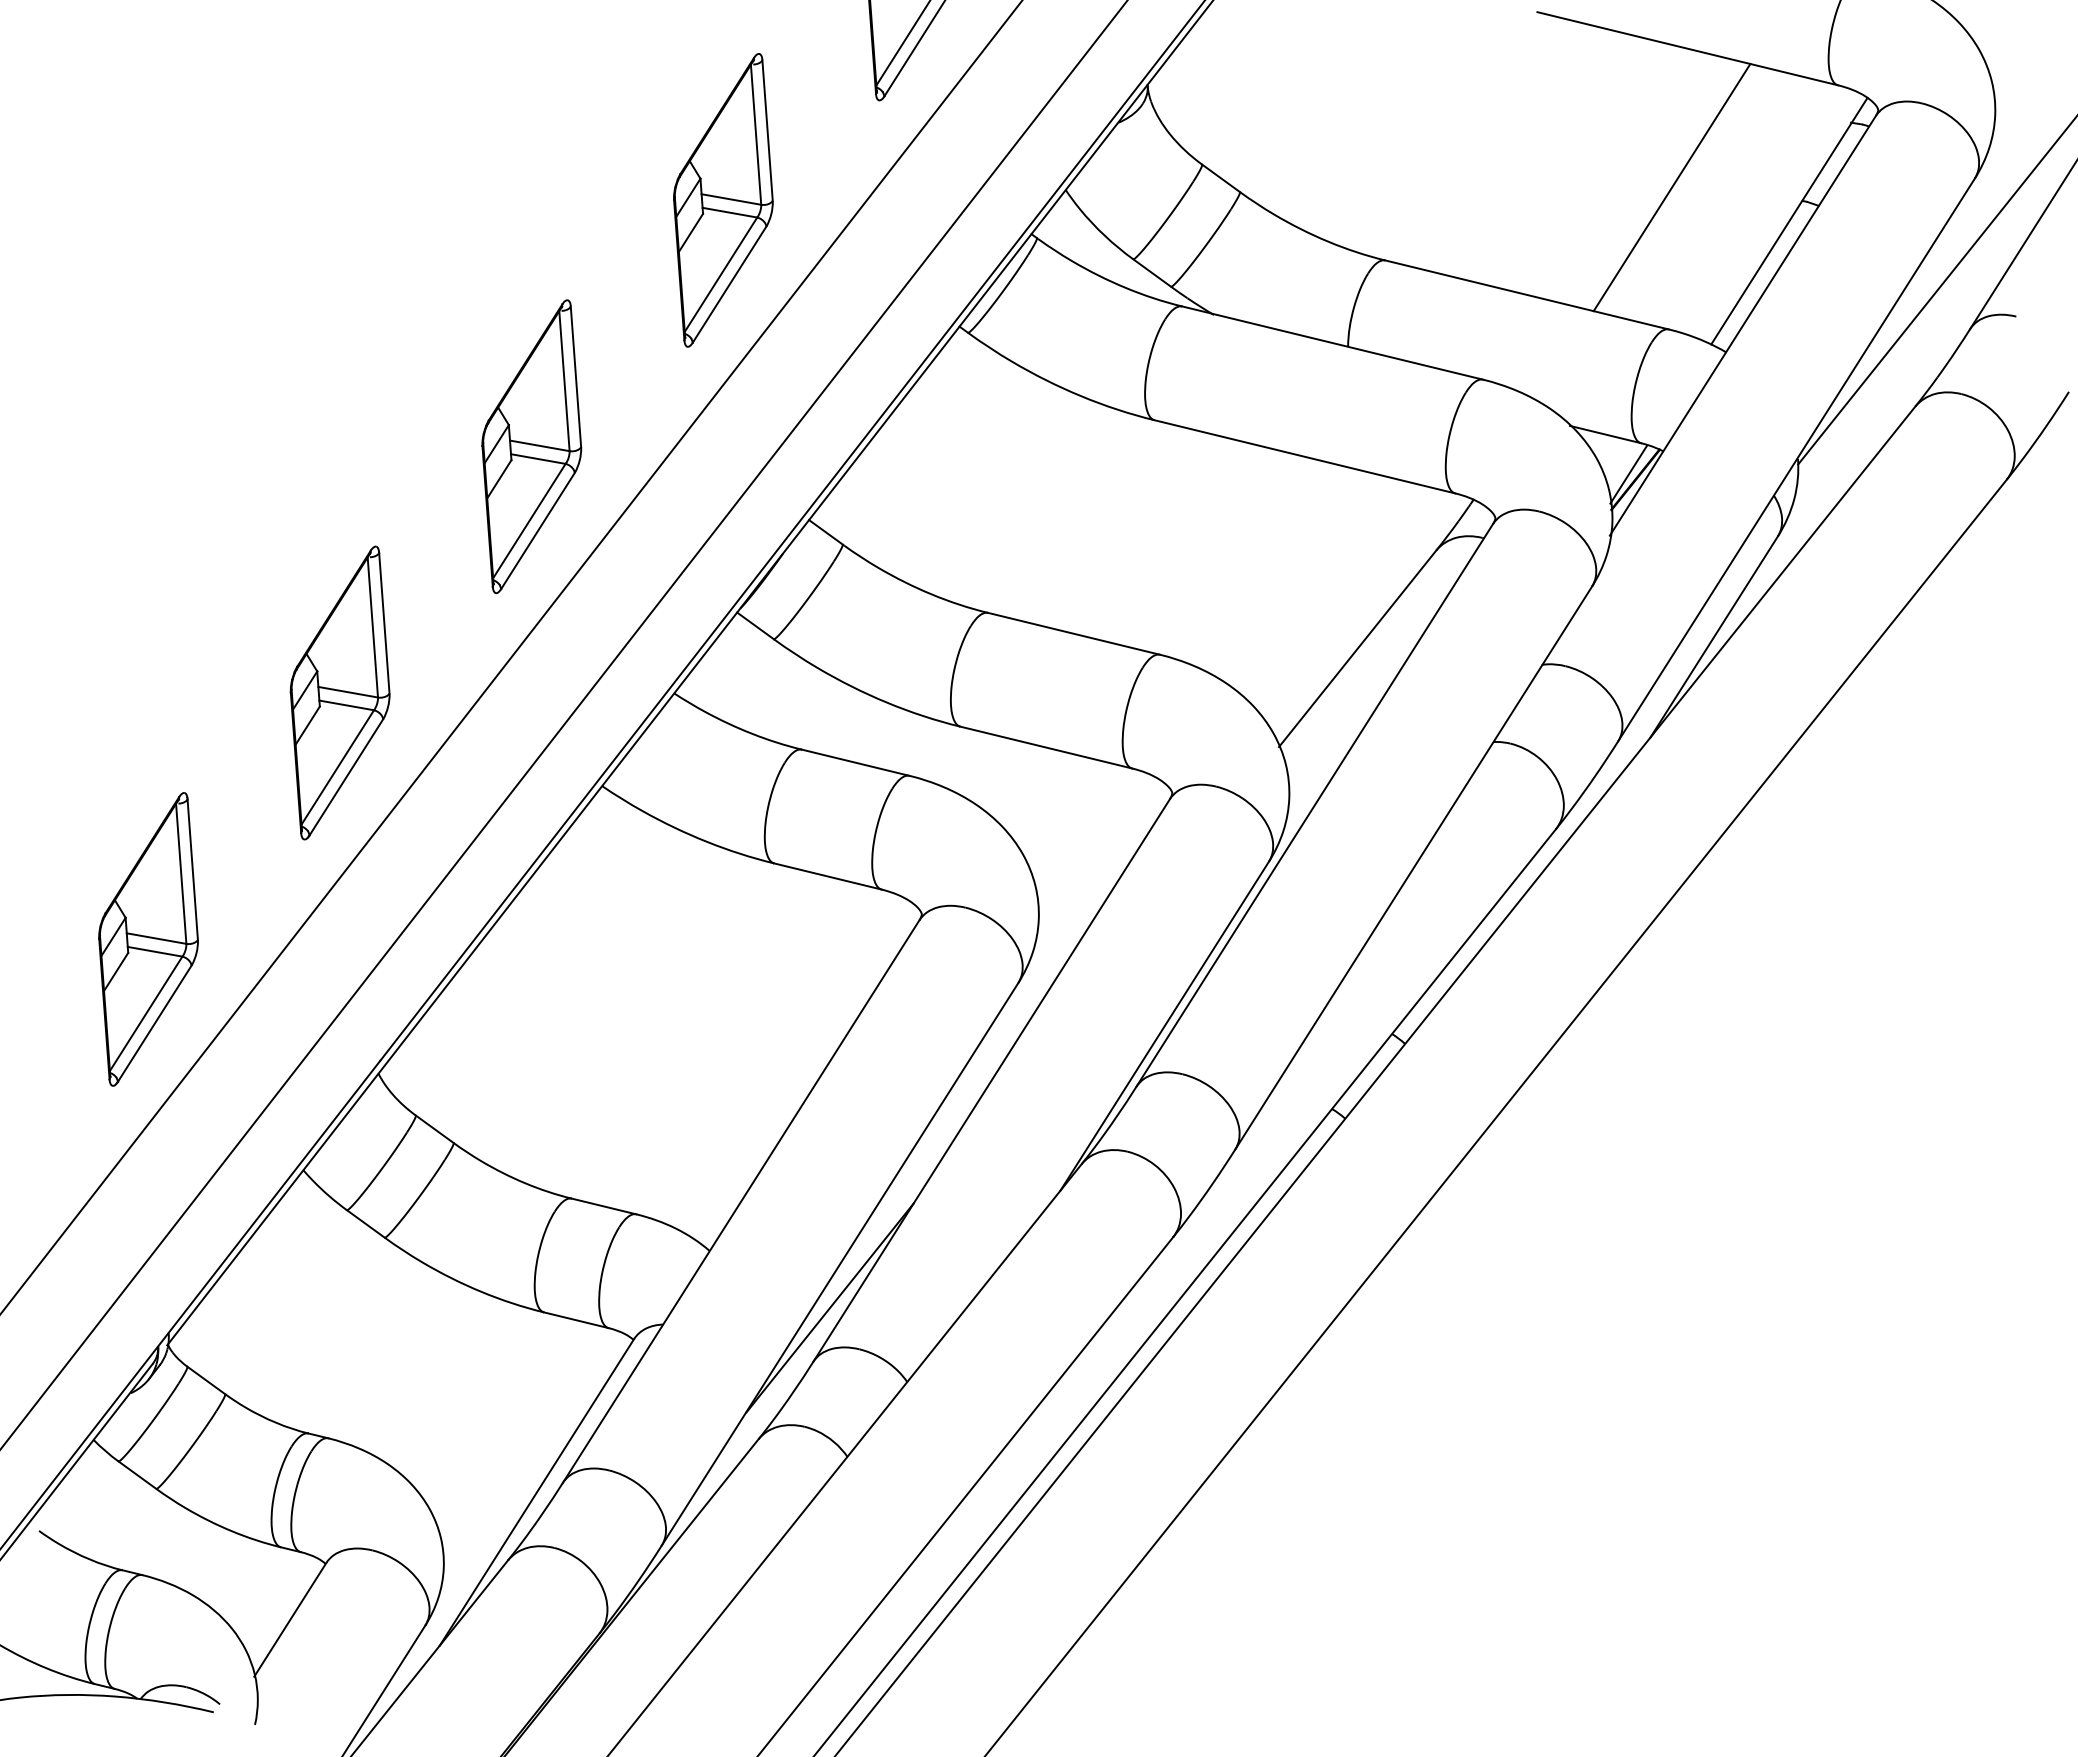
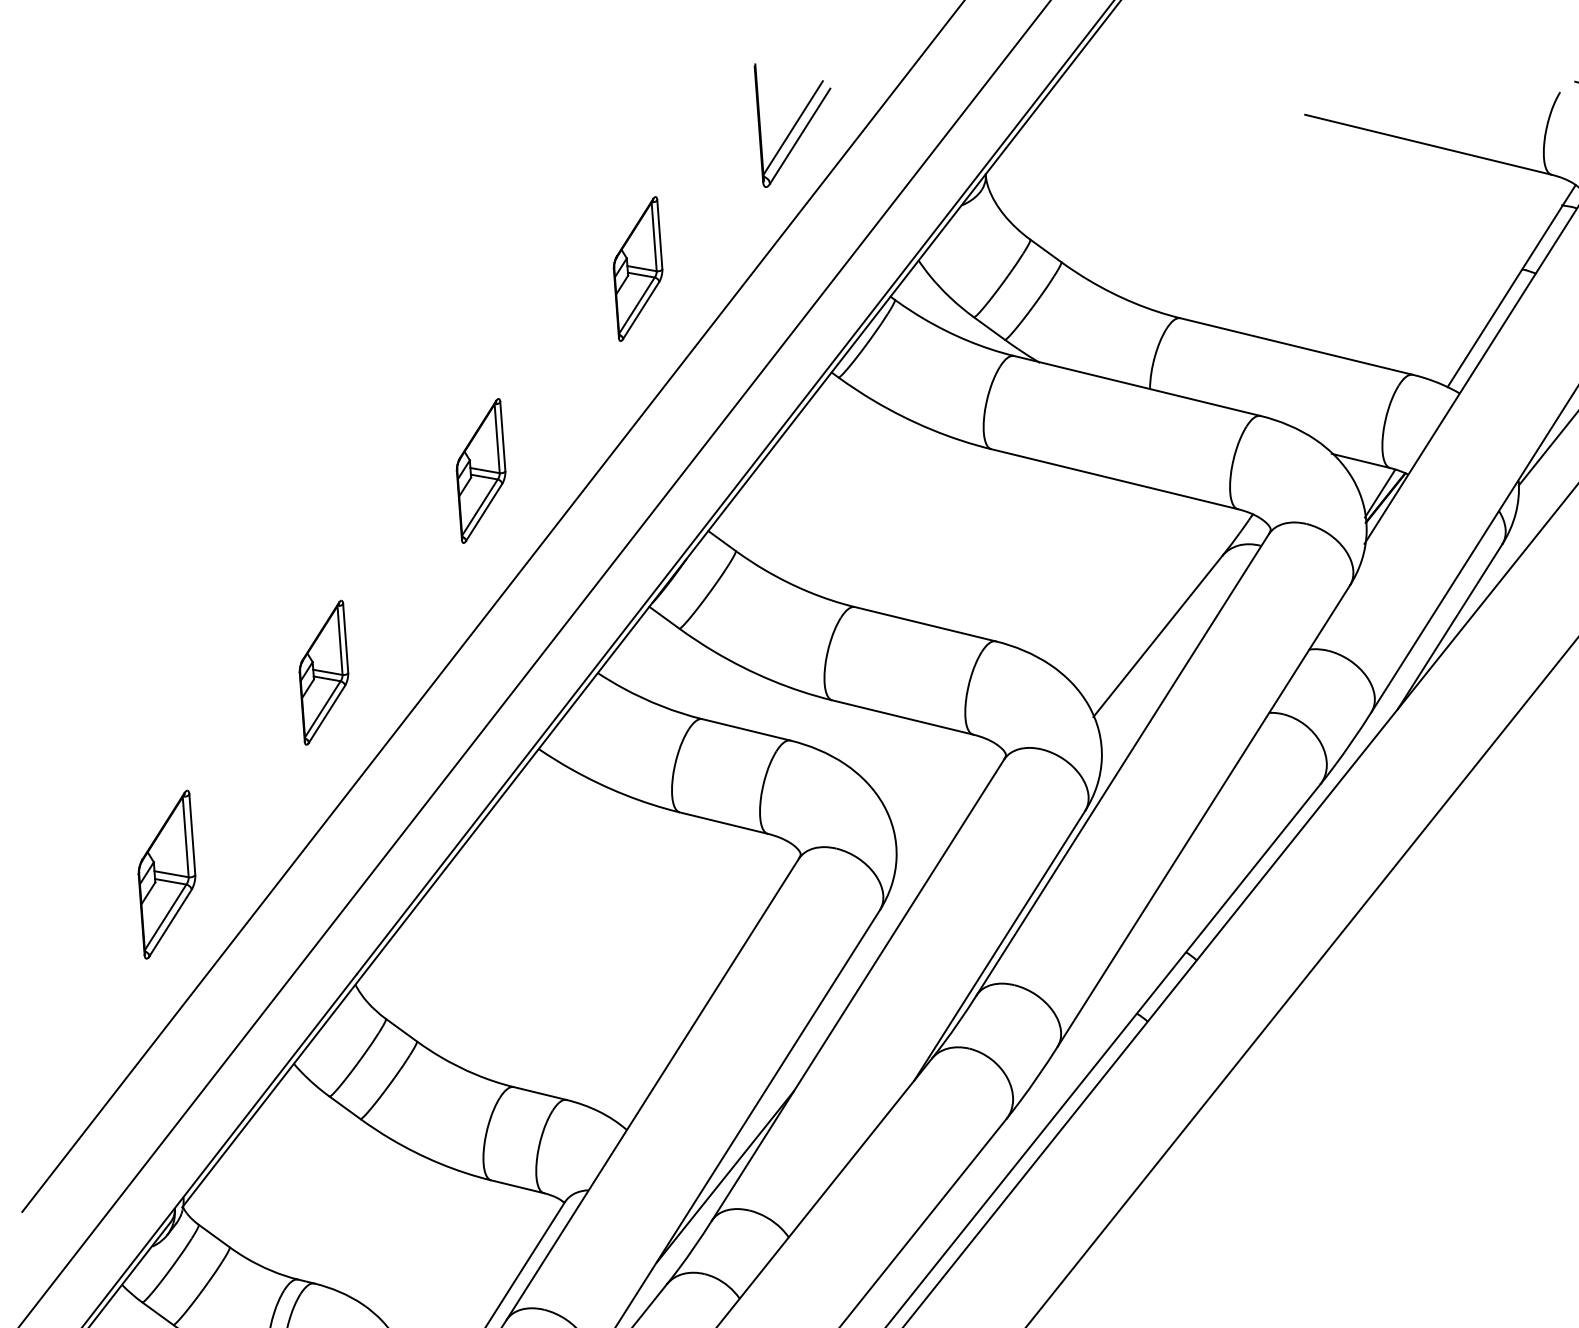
line: (1671, 187) -> (1415, 258), removed
part: (723, 200) -> (638, 269), size x0.6
part: (531, 446) -> (480, 470), size x0.6
part: (339, 692) -> (323, 672), size x0.6
part: (148, 939) -> (166, 874), size x0.7

